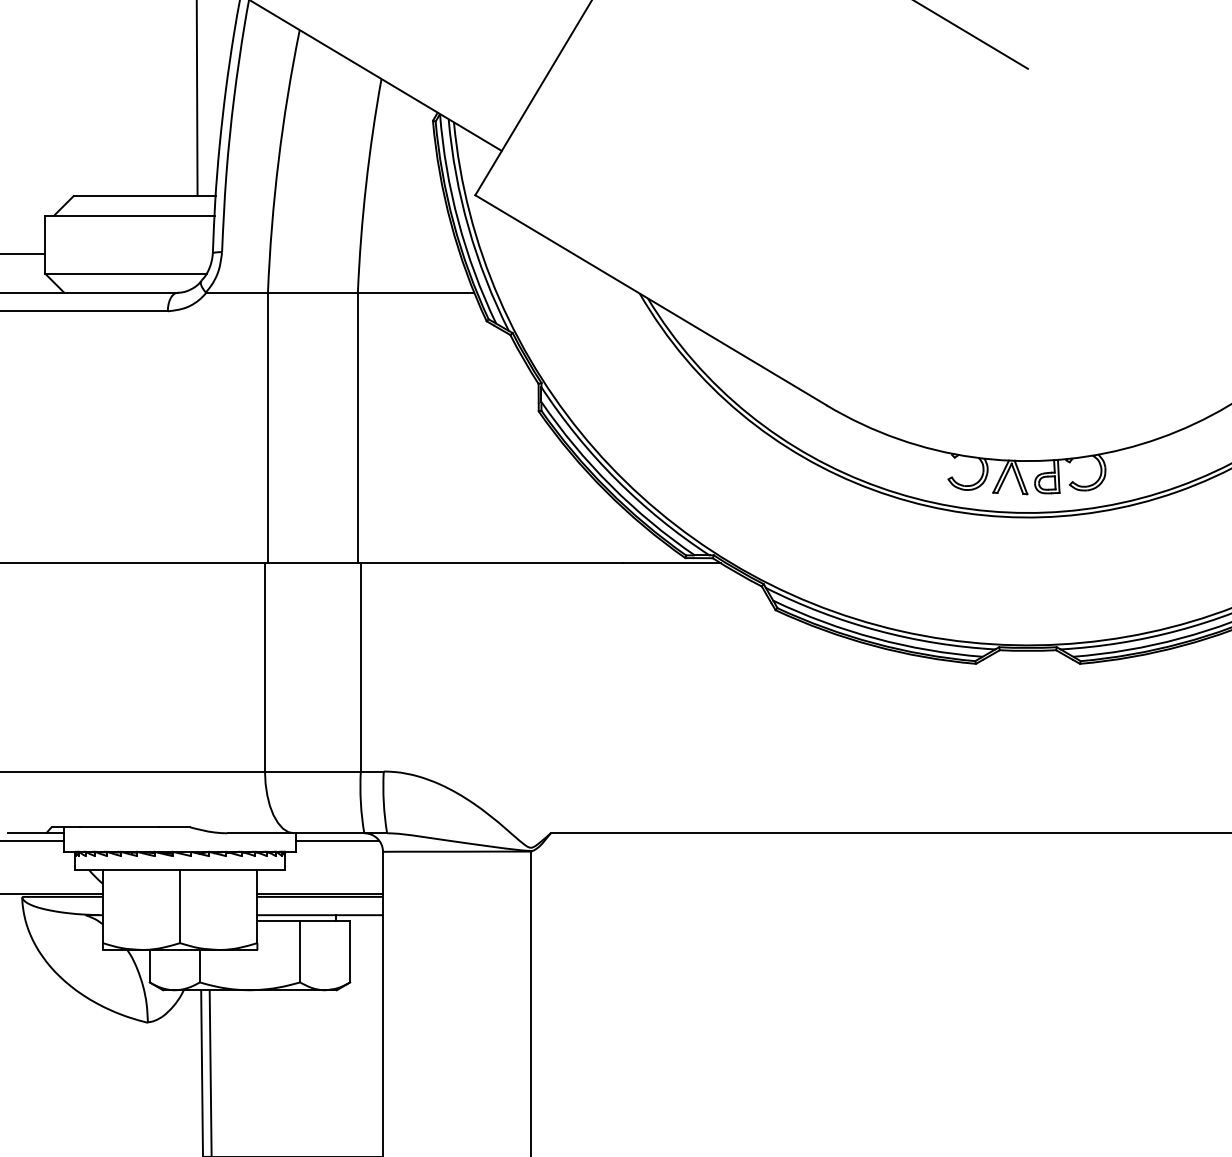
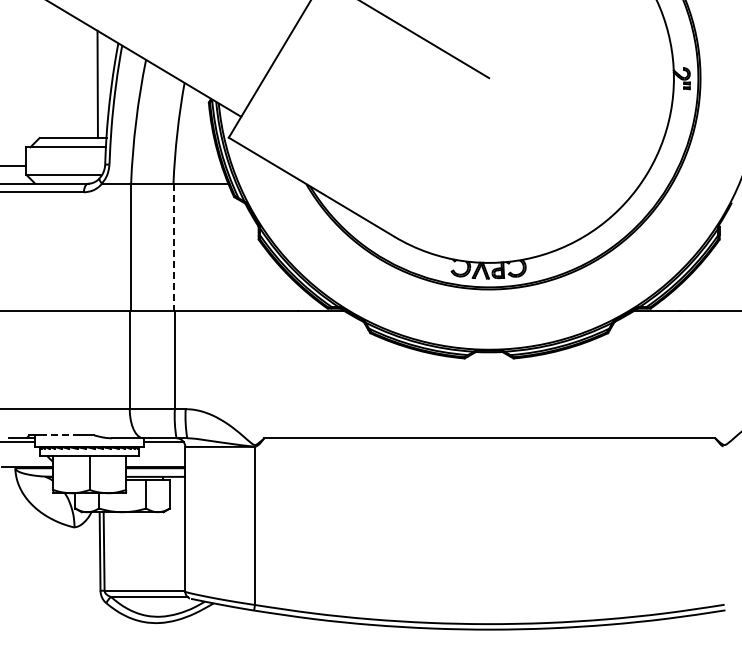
line: (357, 428) -> (173, 247), solid -> dashed
line: (120, 827) -> (61, 435), solid -> dashed

